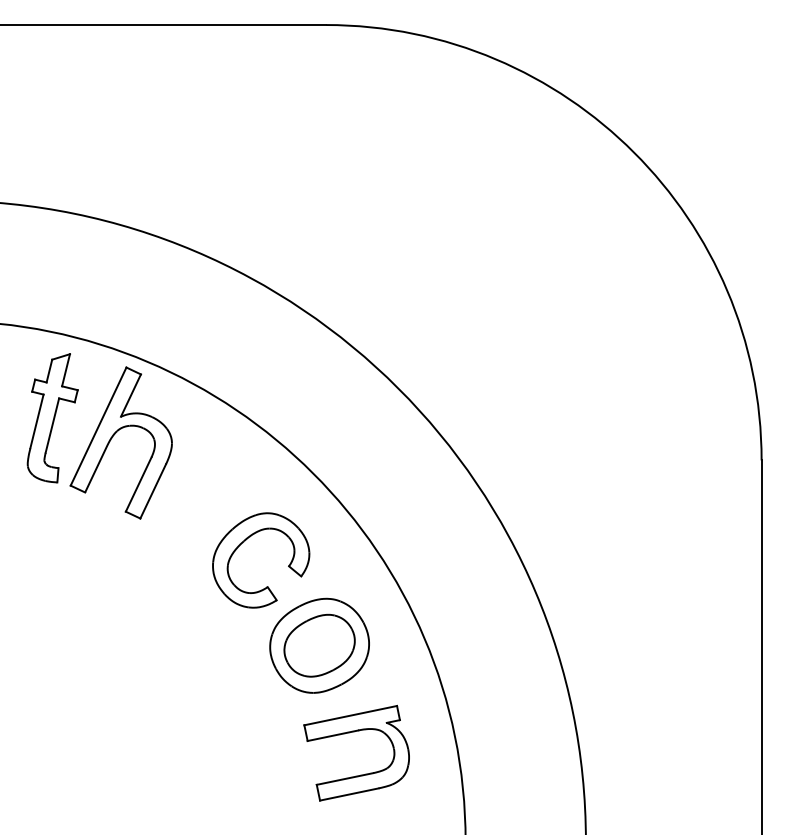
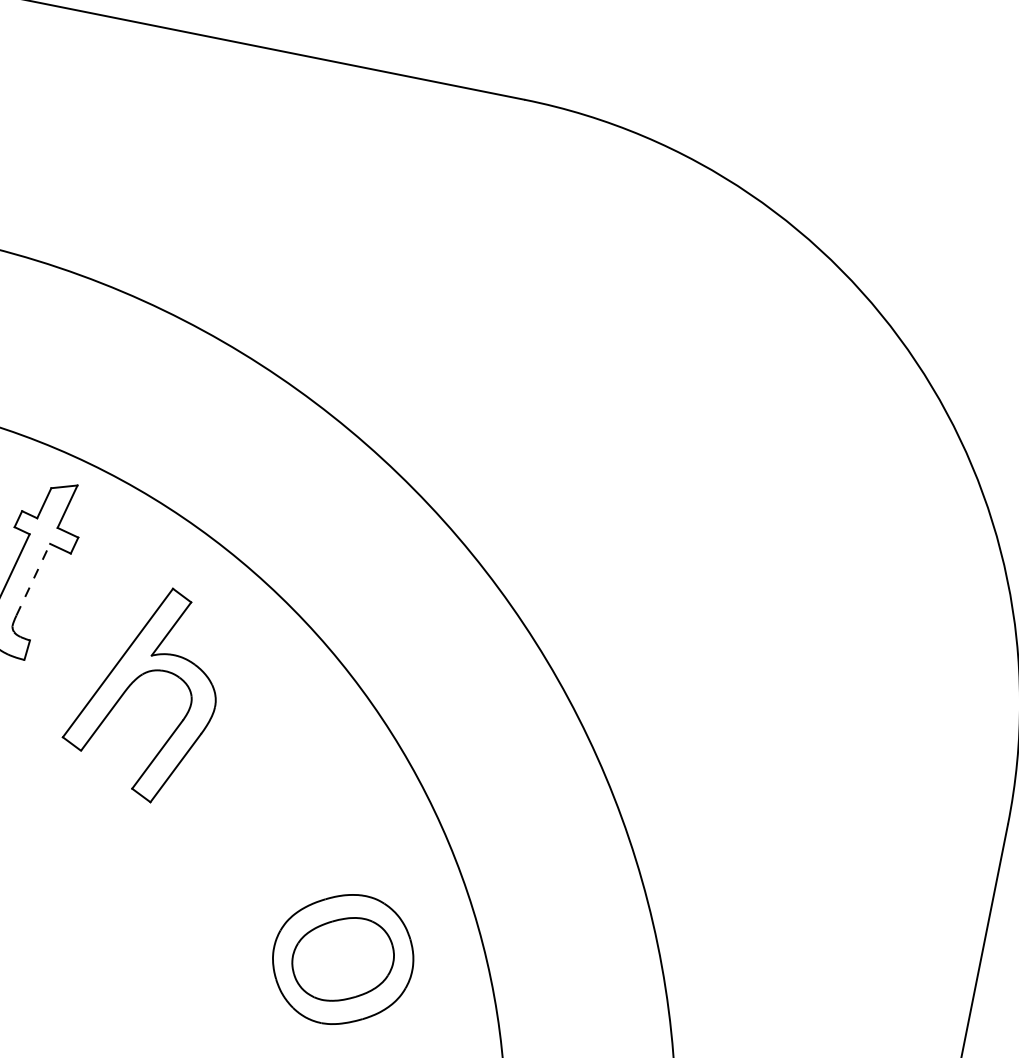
line: (52, 425) -> (33, 579), solid -> dashed
part: (112, 438) -> (133, 683), moved
part: (245, 541) -> (269, 794), removed

